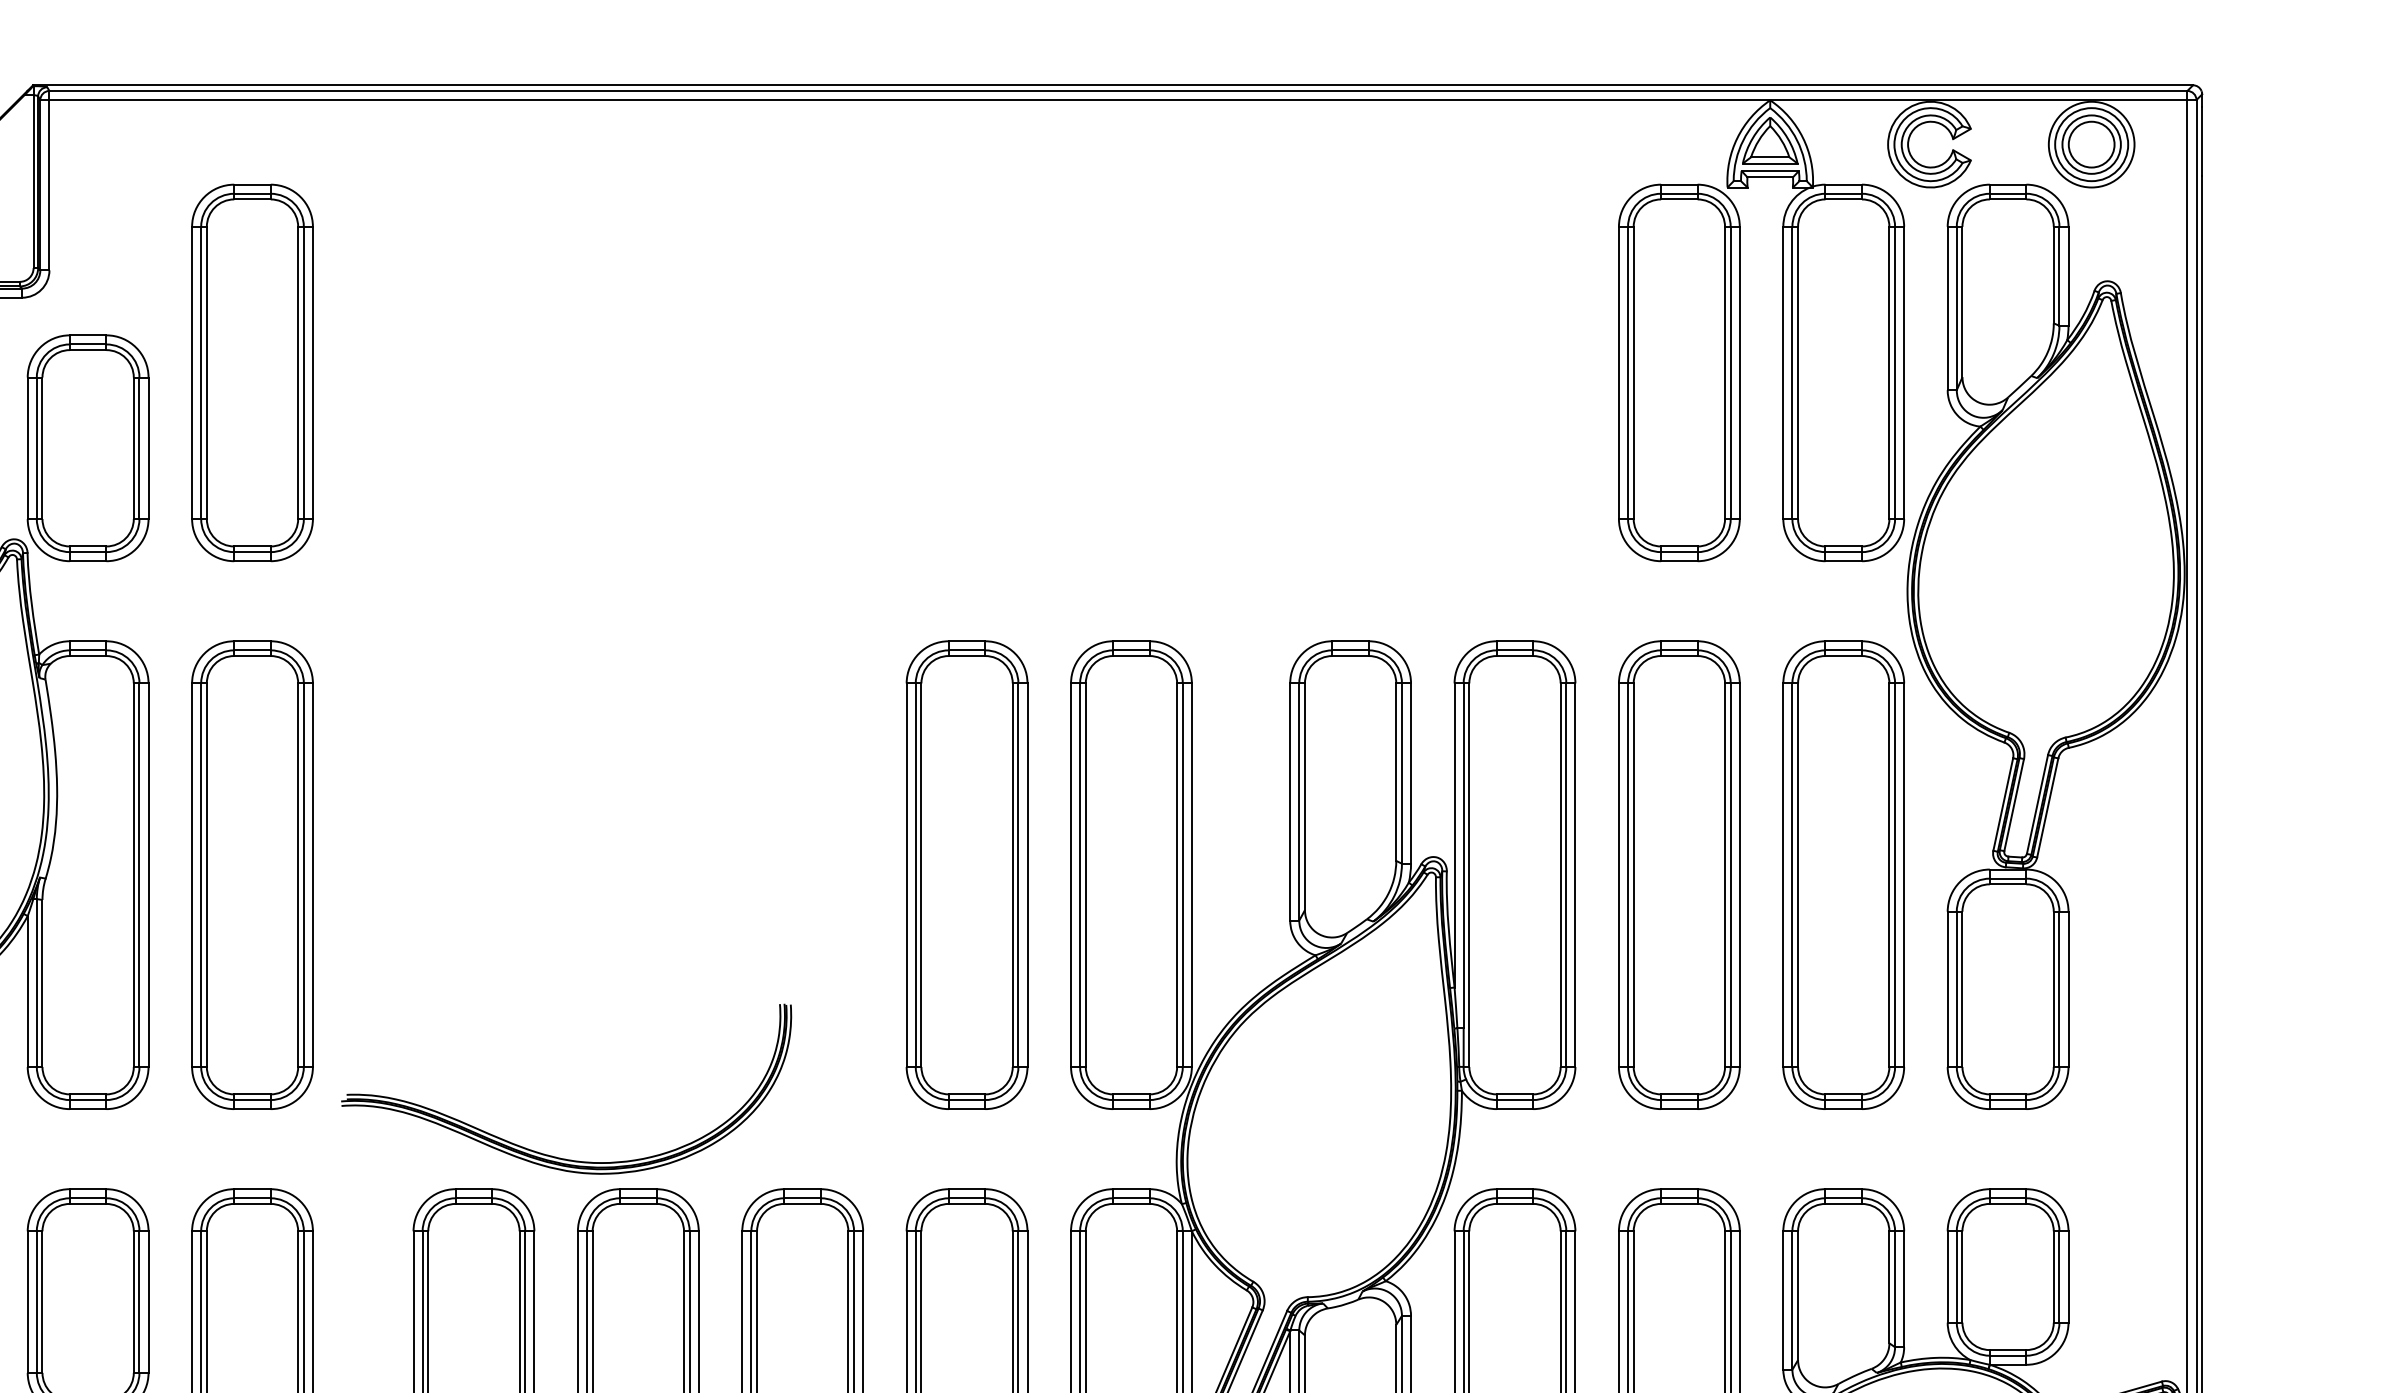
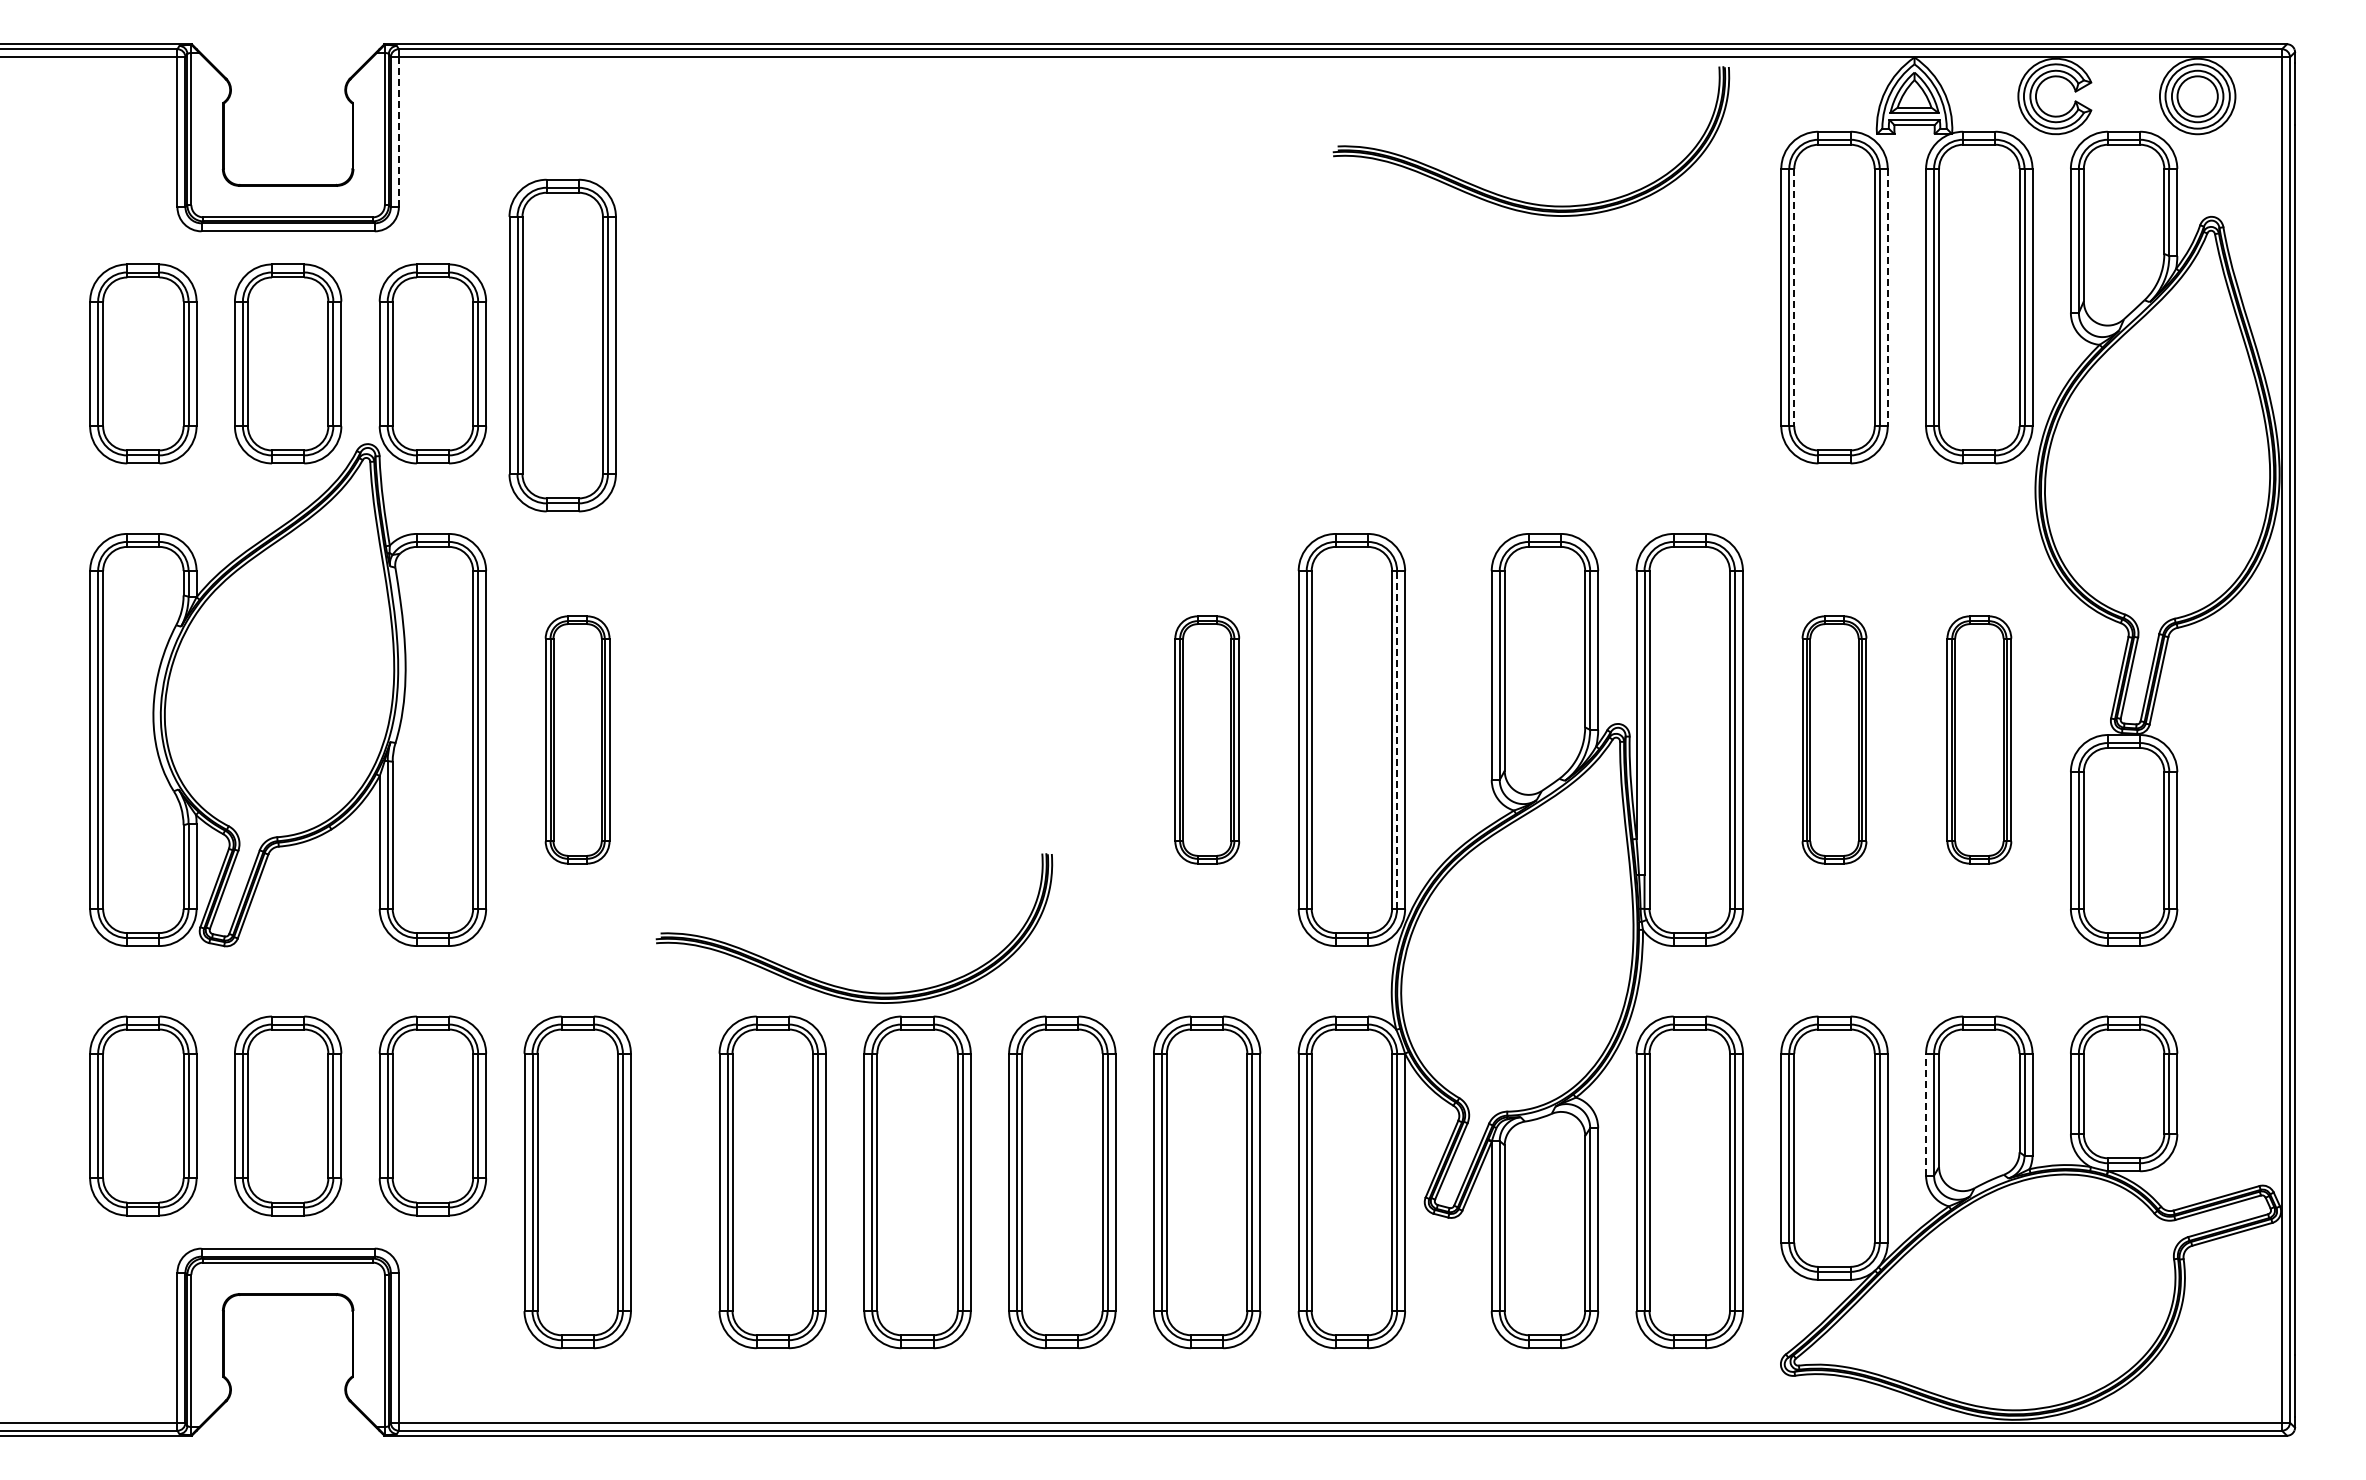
line: (49, 185) -> (398, 132), solid -> dashed
part: (1319, 261) -> (1517, 199), added
part: (252, 372) -> (562, 345), moved
line: (1633, 372) -> (1794, 297), solid -> dashed
line: (1739, 372) -> (1887, 297), solid -> dashed
part: (252, 874) -> (577, 739), size x0.6
part: (967, 874) -> (1207, 739), size x0.6
part: (1679, 874) -> (1834, 739), size x0.6
part: (1843, 874) -> (1979, 739), size x0.6
line: (1183, 875) -> (1397, 740), solid -> dashed
line: (1783, 1300) -> (1926, 1114), solid -> dashed

